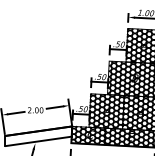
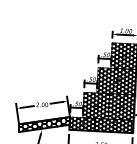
hatch: (38, 136) -> (44, 124), added

